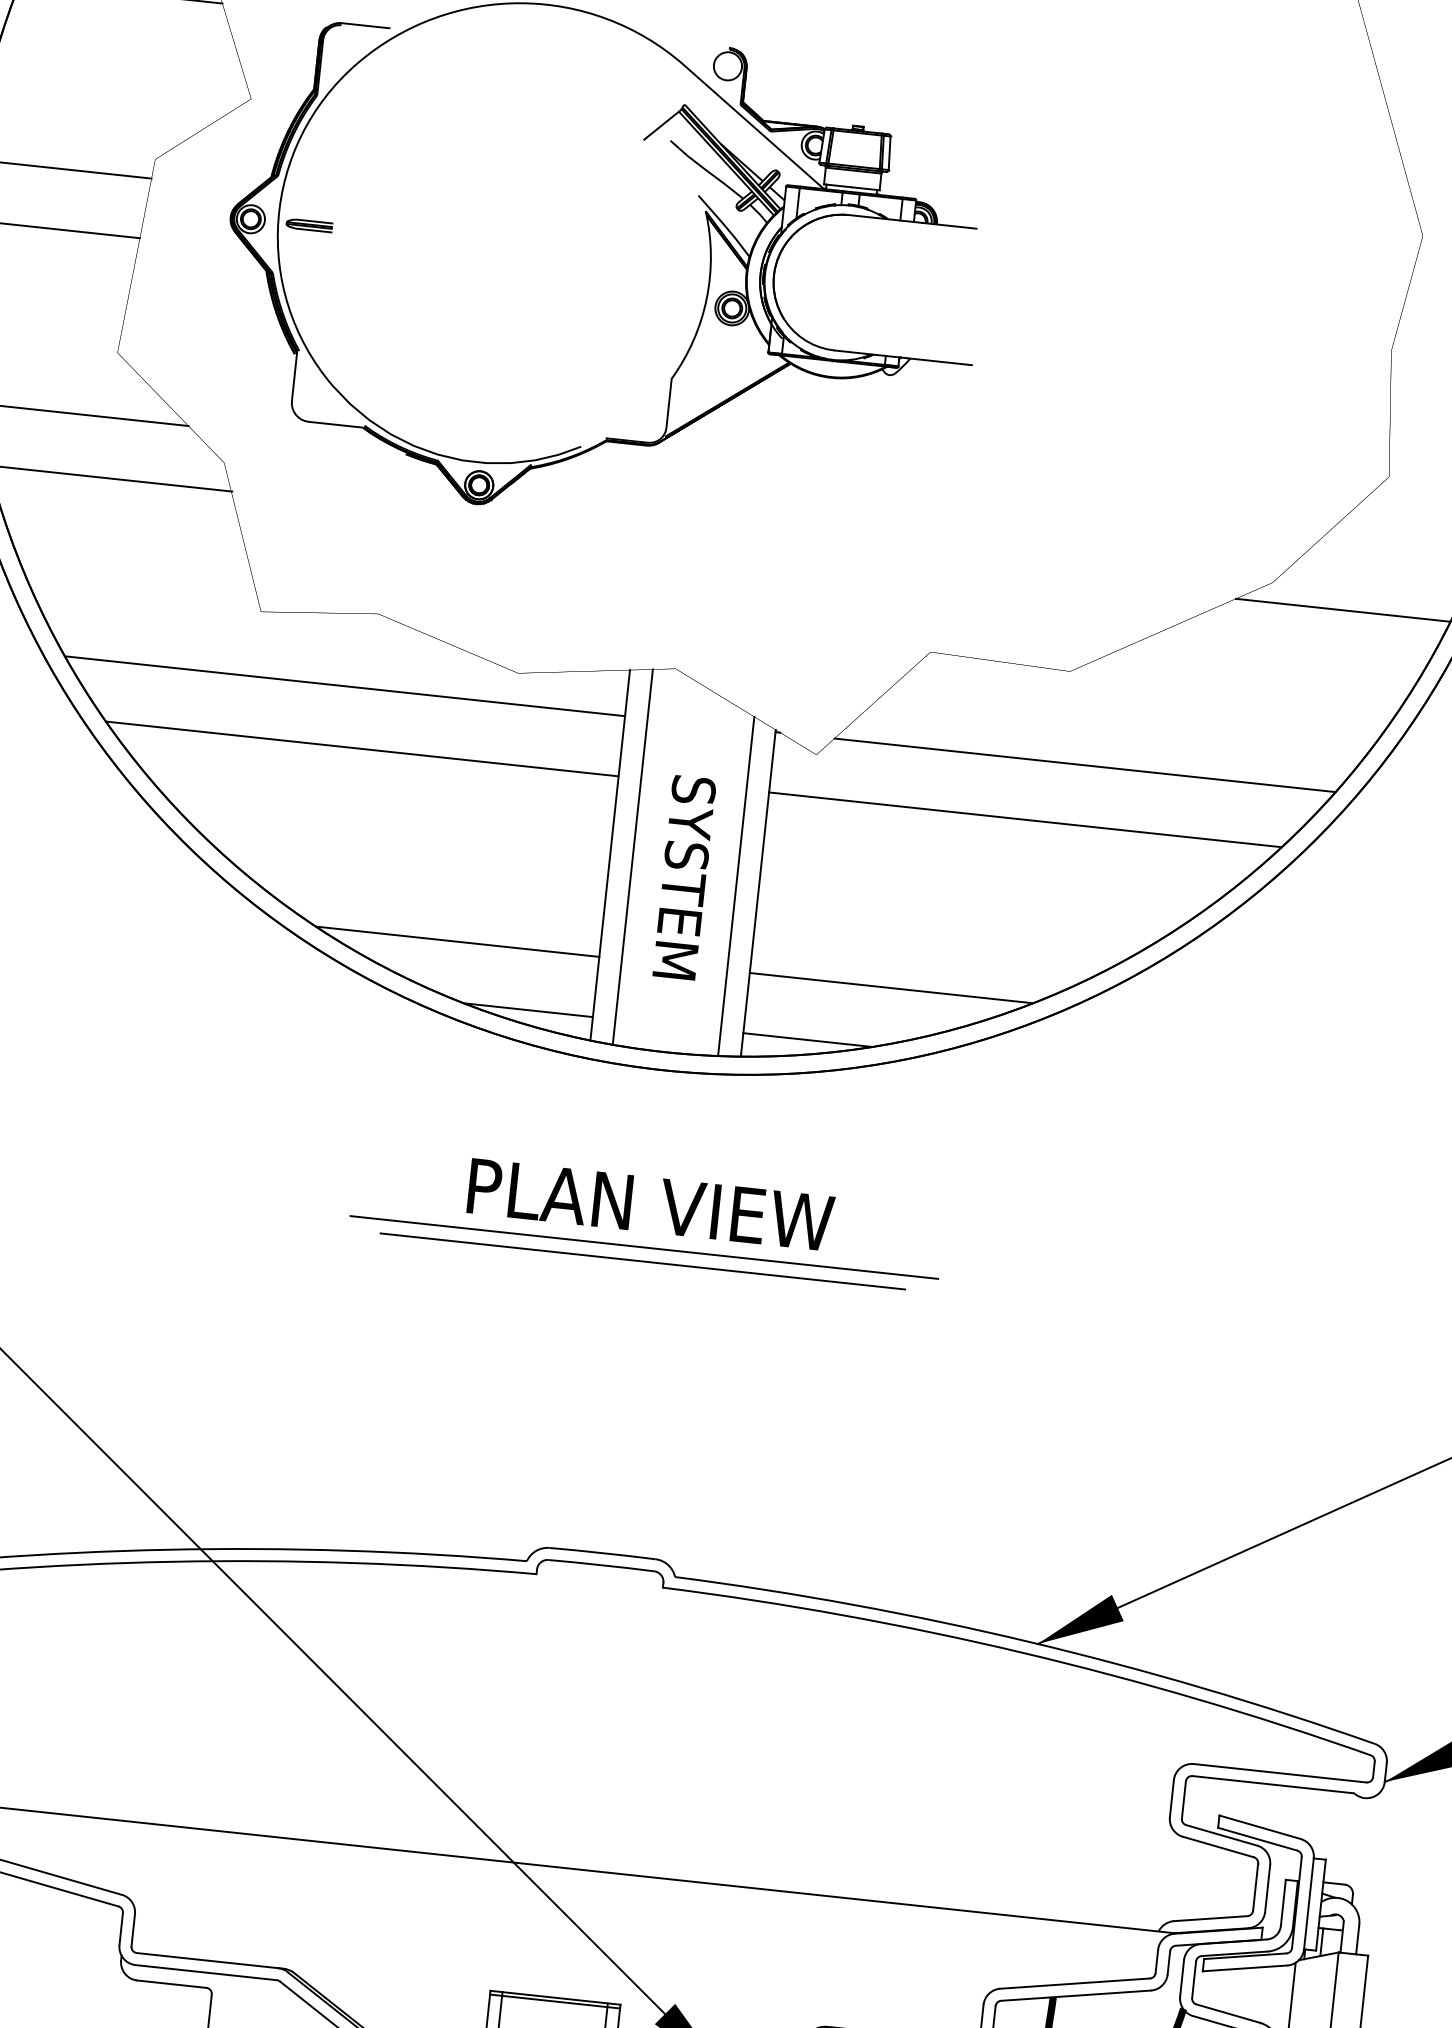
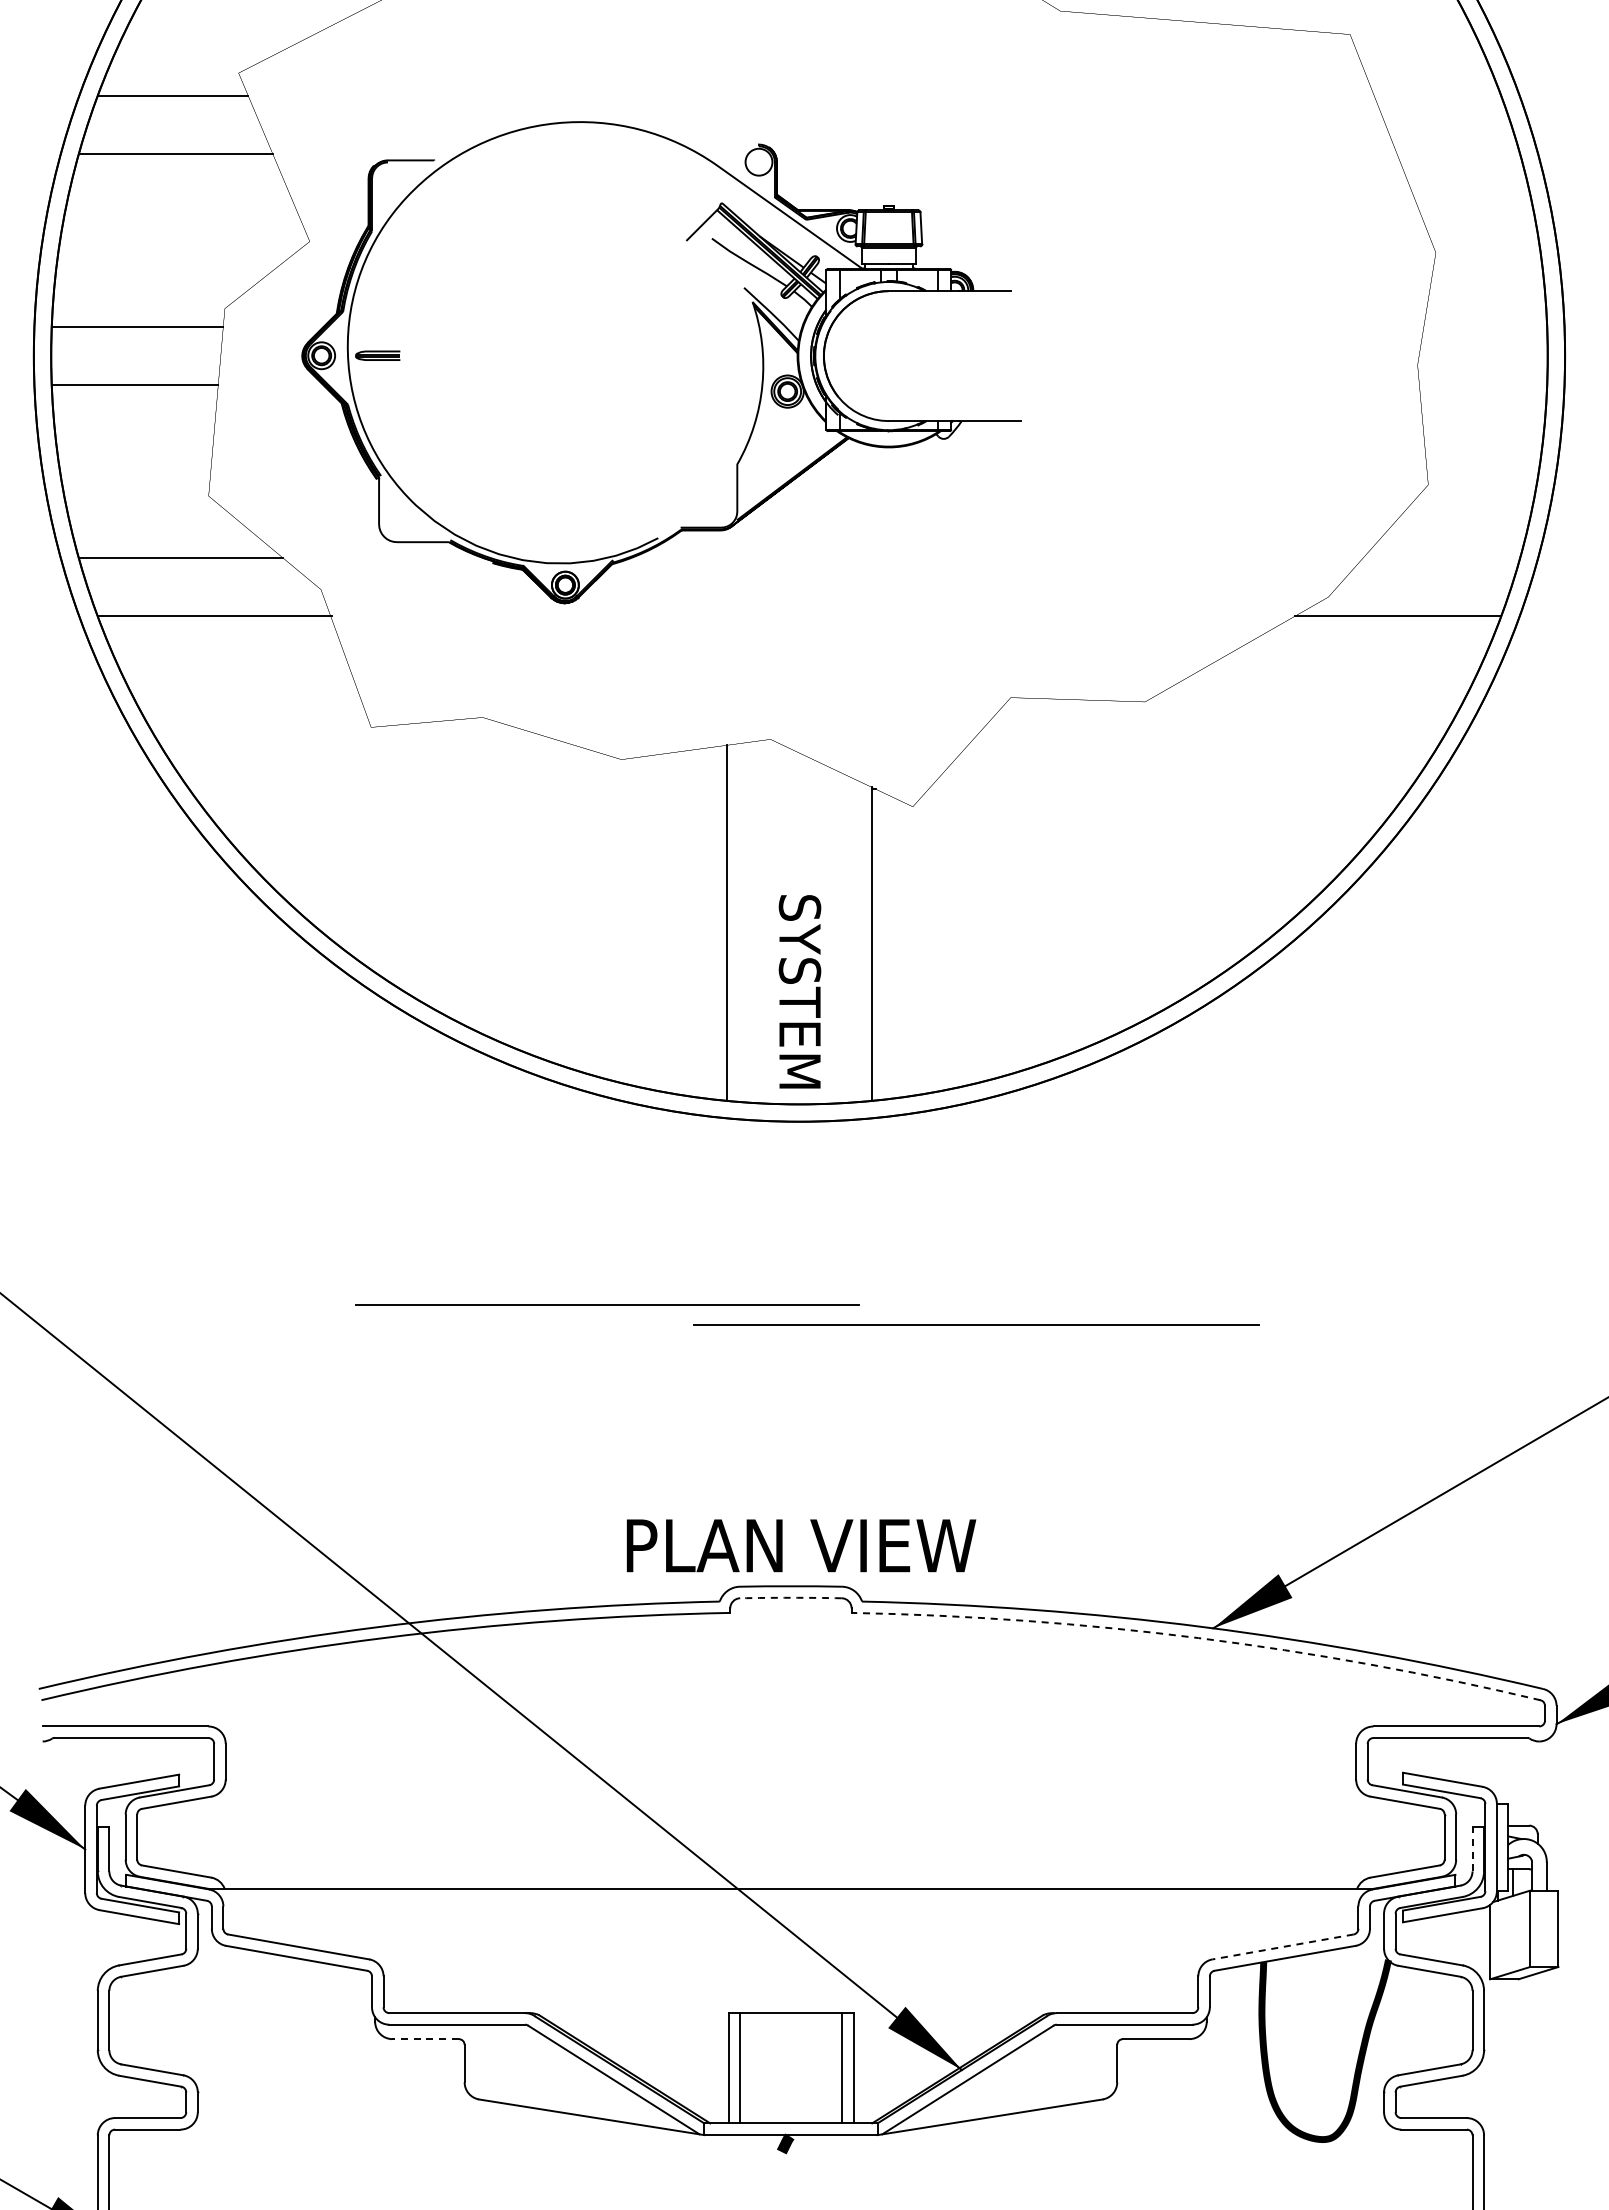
line: (345, 686) -> (458, 789), removed
line: (361, 749) -> (480, 847), removed
line: (1084, 765) -> (1168, 789), removed
line: (1025, 820) -> (1117, 847), removed
line: (632, 857) -> (748, 922), removed
text: (683, 877) -> (799, 991), moved
line: (736, 886) -> (850, 939), removed
line: (457, 941) -> (591, 1020), removed
line: (891, 987) -> (1007, 1020), removed
line: (528, 1010) -> (665, 1078), removed
line: (807, 1040) -> (933, 1078), removed
text: (651, 1204) -> (801, 1545), moved
line: (644, 1247) -> (976, 1324), moved
line: (642, 1260) -> (607, 1304), moved
arc: (600, 1564) -> (790, 1597), solid -> dashed
arc: (1021, 1652) -> (1198, 1638), solid -> dashed
line: (1283, 1902) -> (1472, 1848), solid -> dashed
line: (1075, 1983) -> (1283, 1946), solid -> dashed
line: (171, 1984) -> (425, 2039), solid -> dashed
line: (554, 2001) -> (790, 2016), removed

